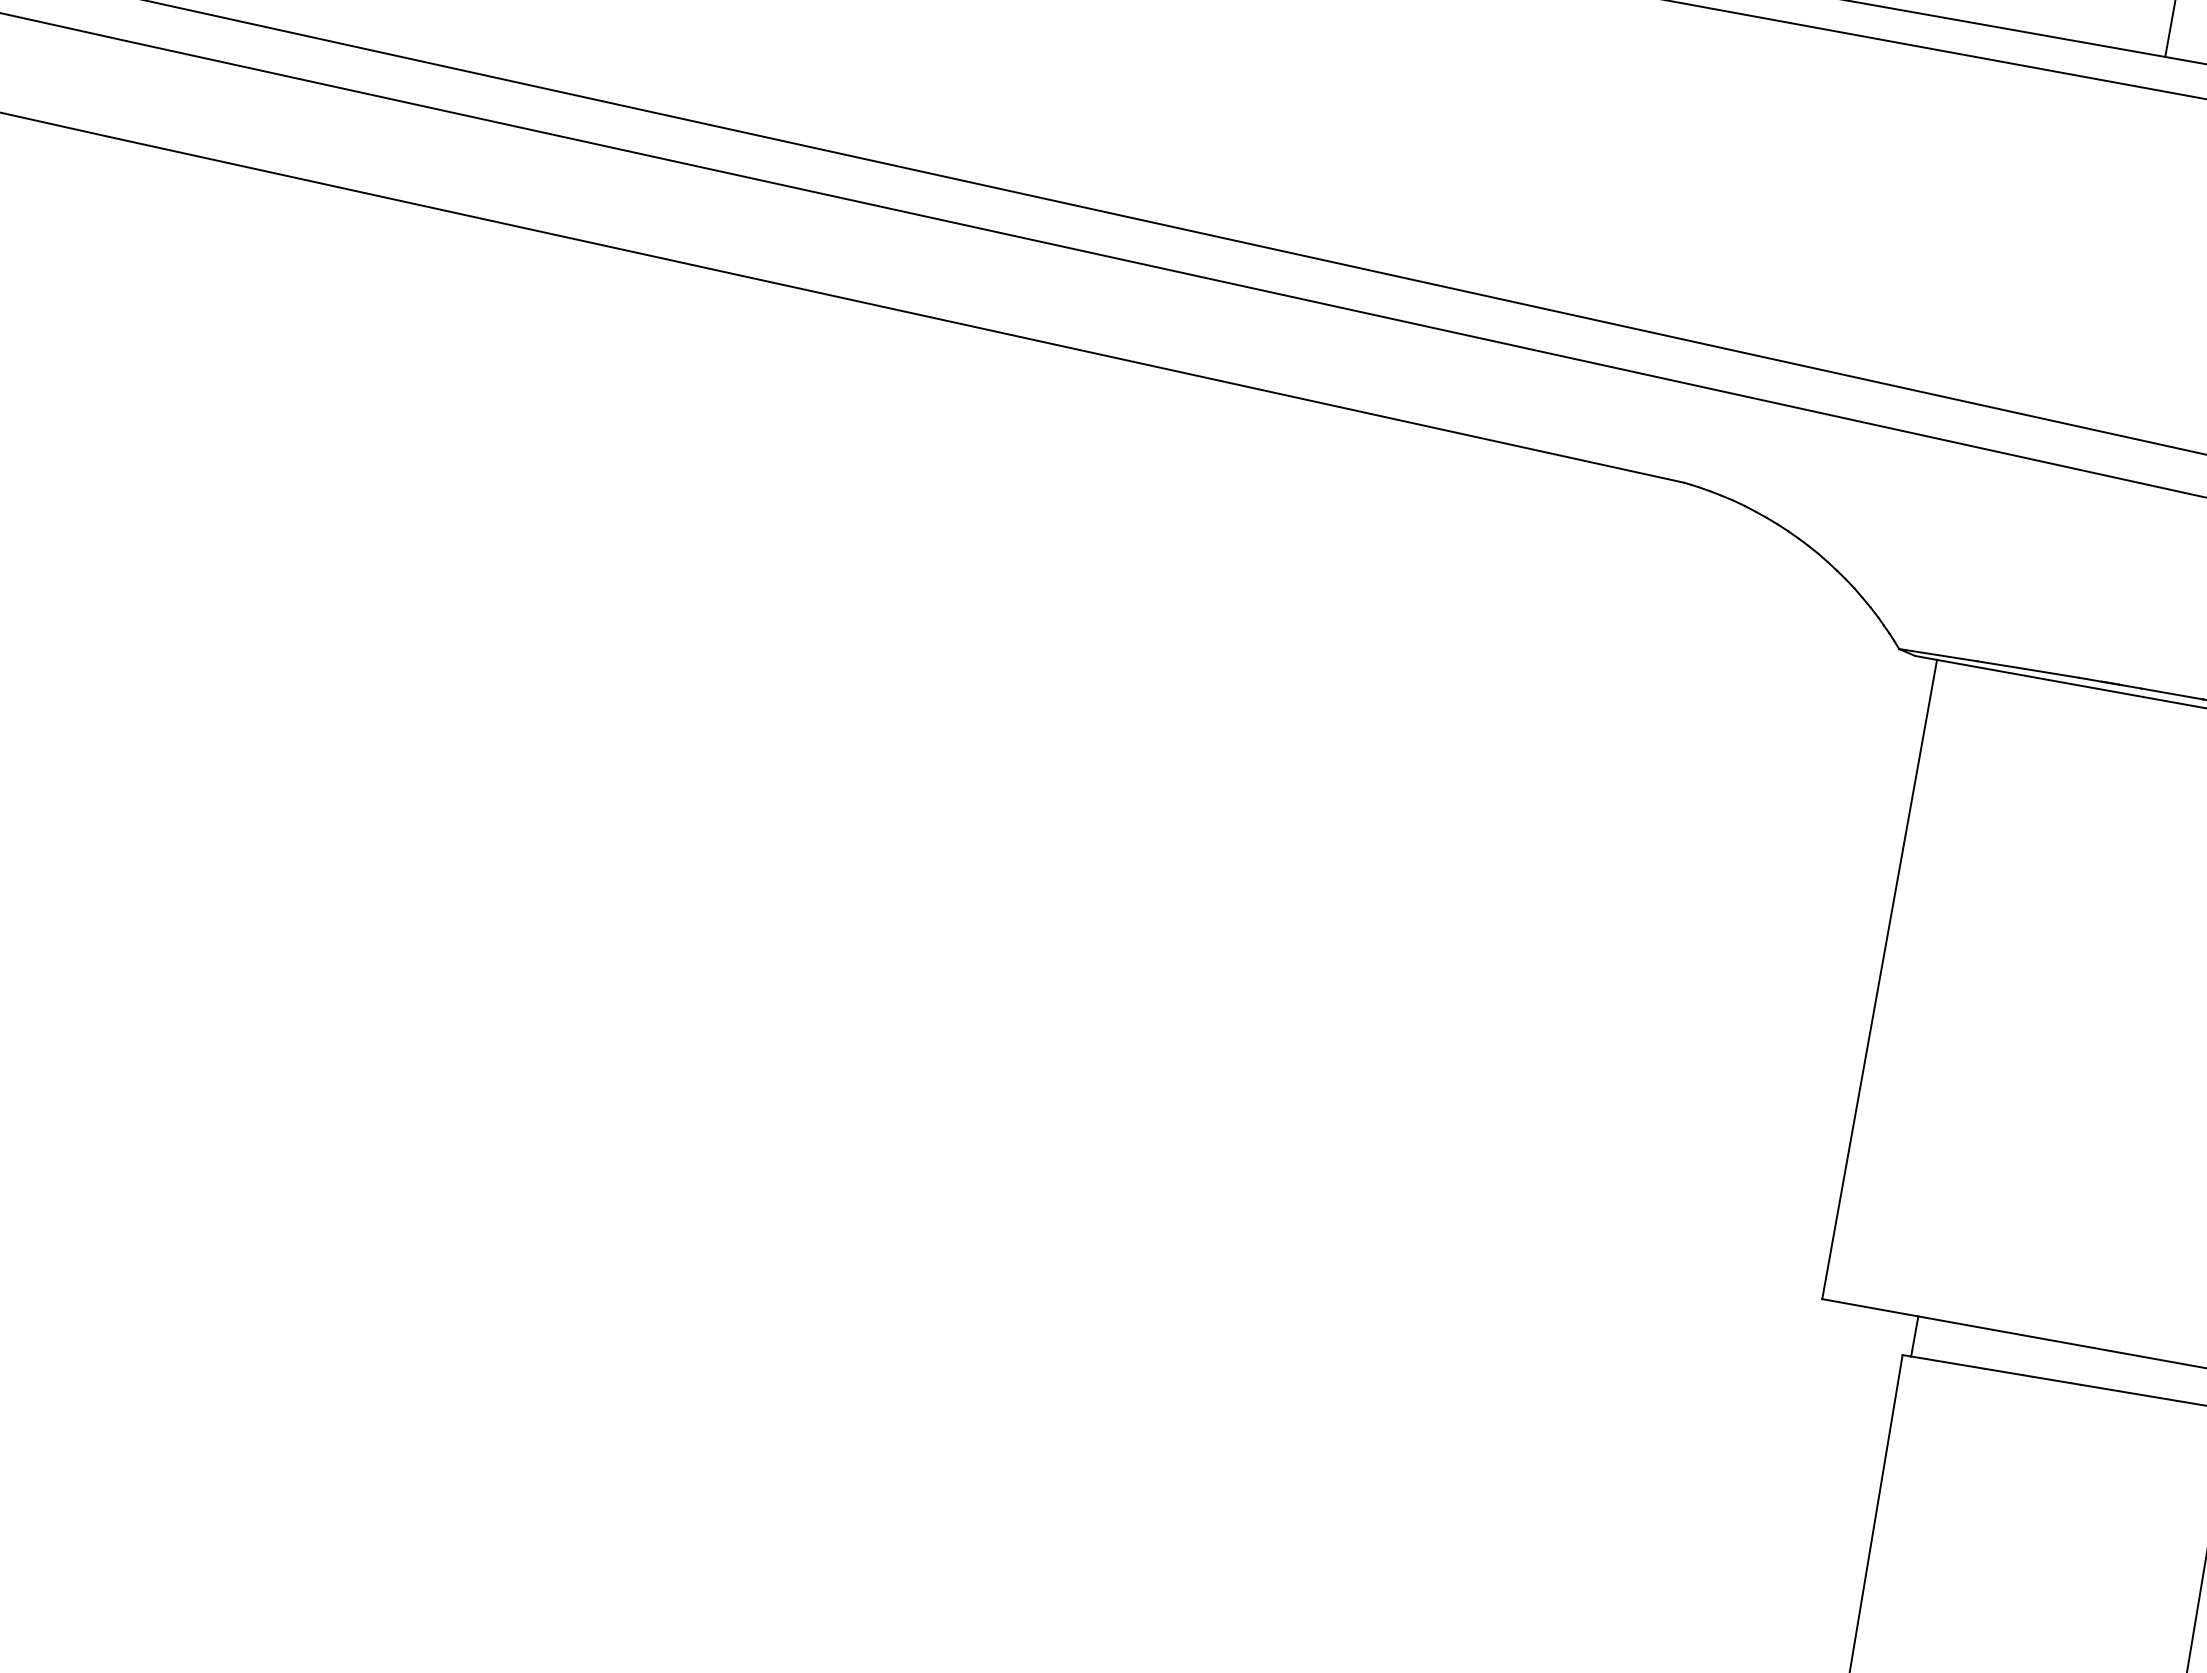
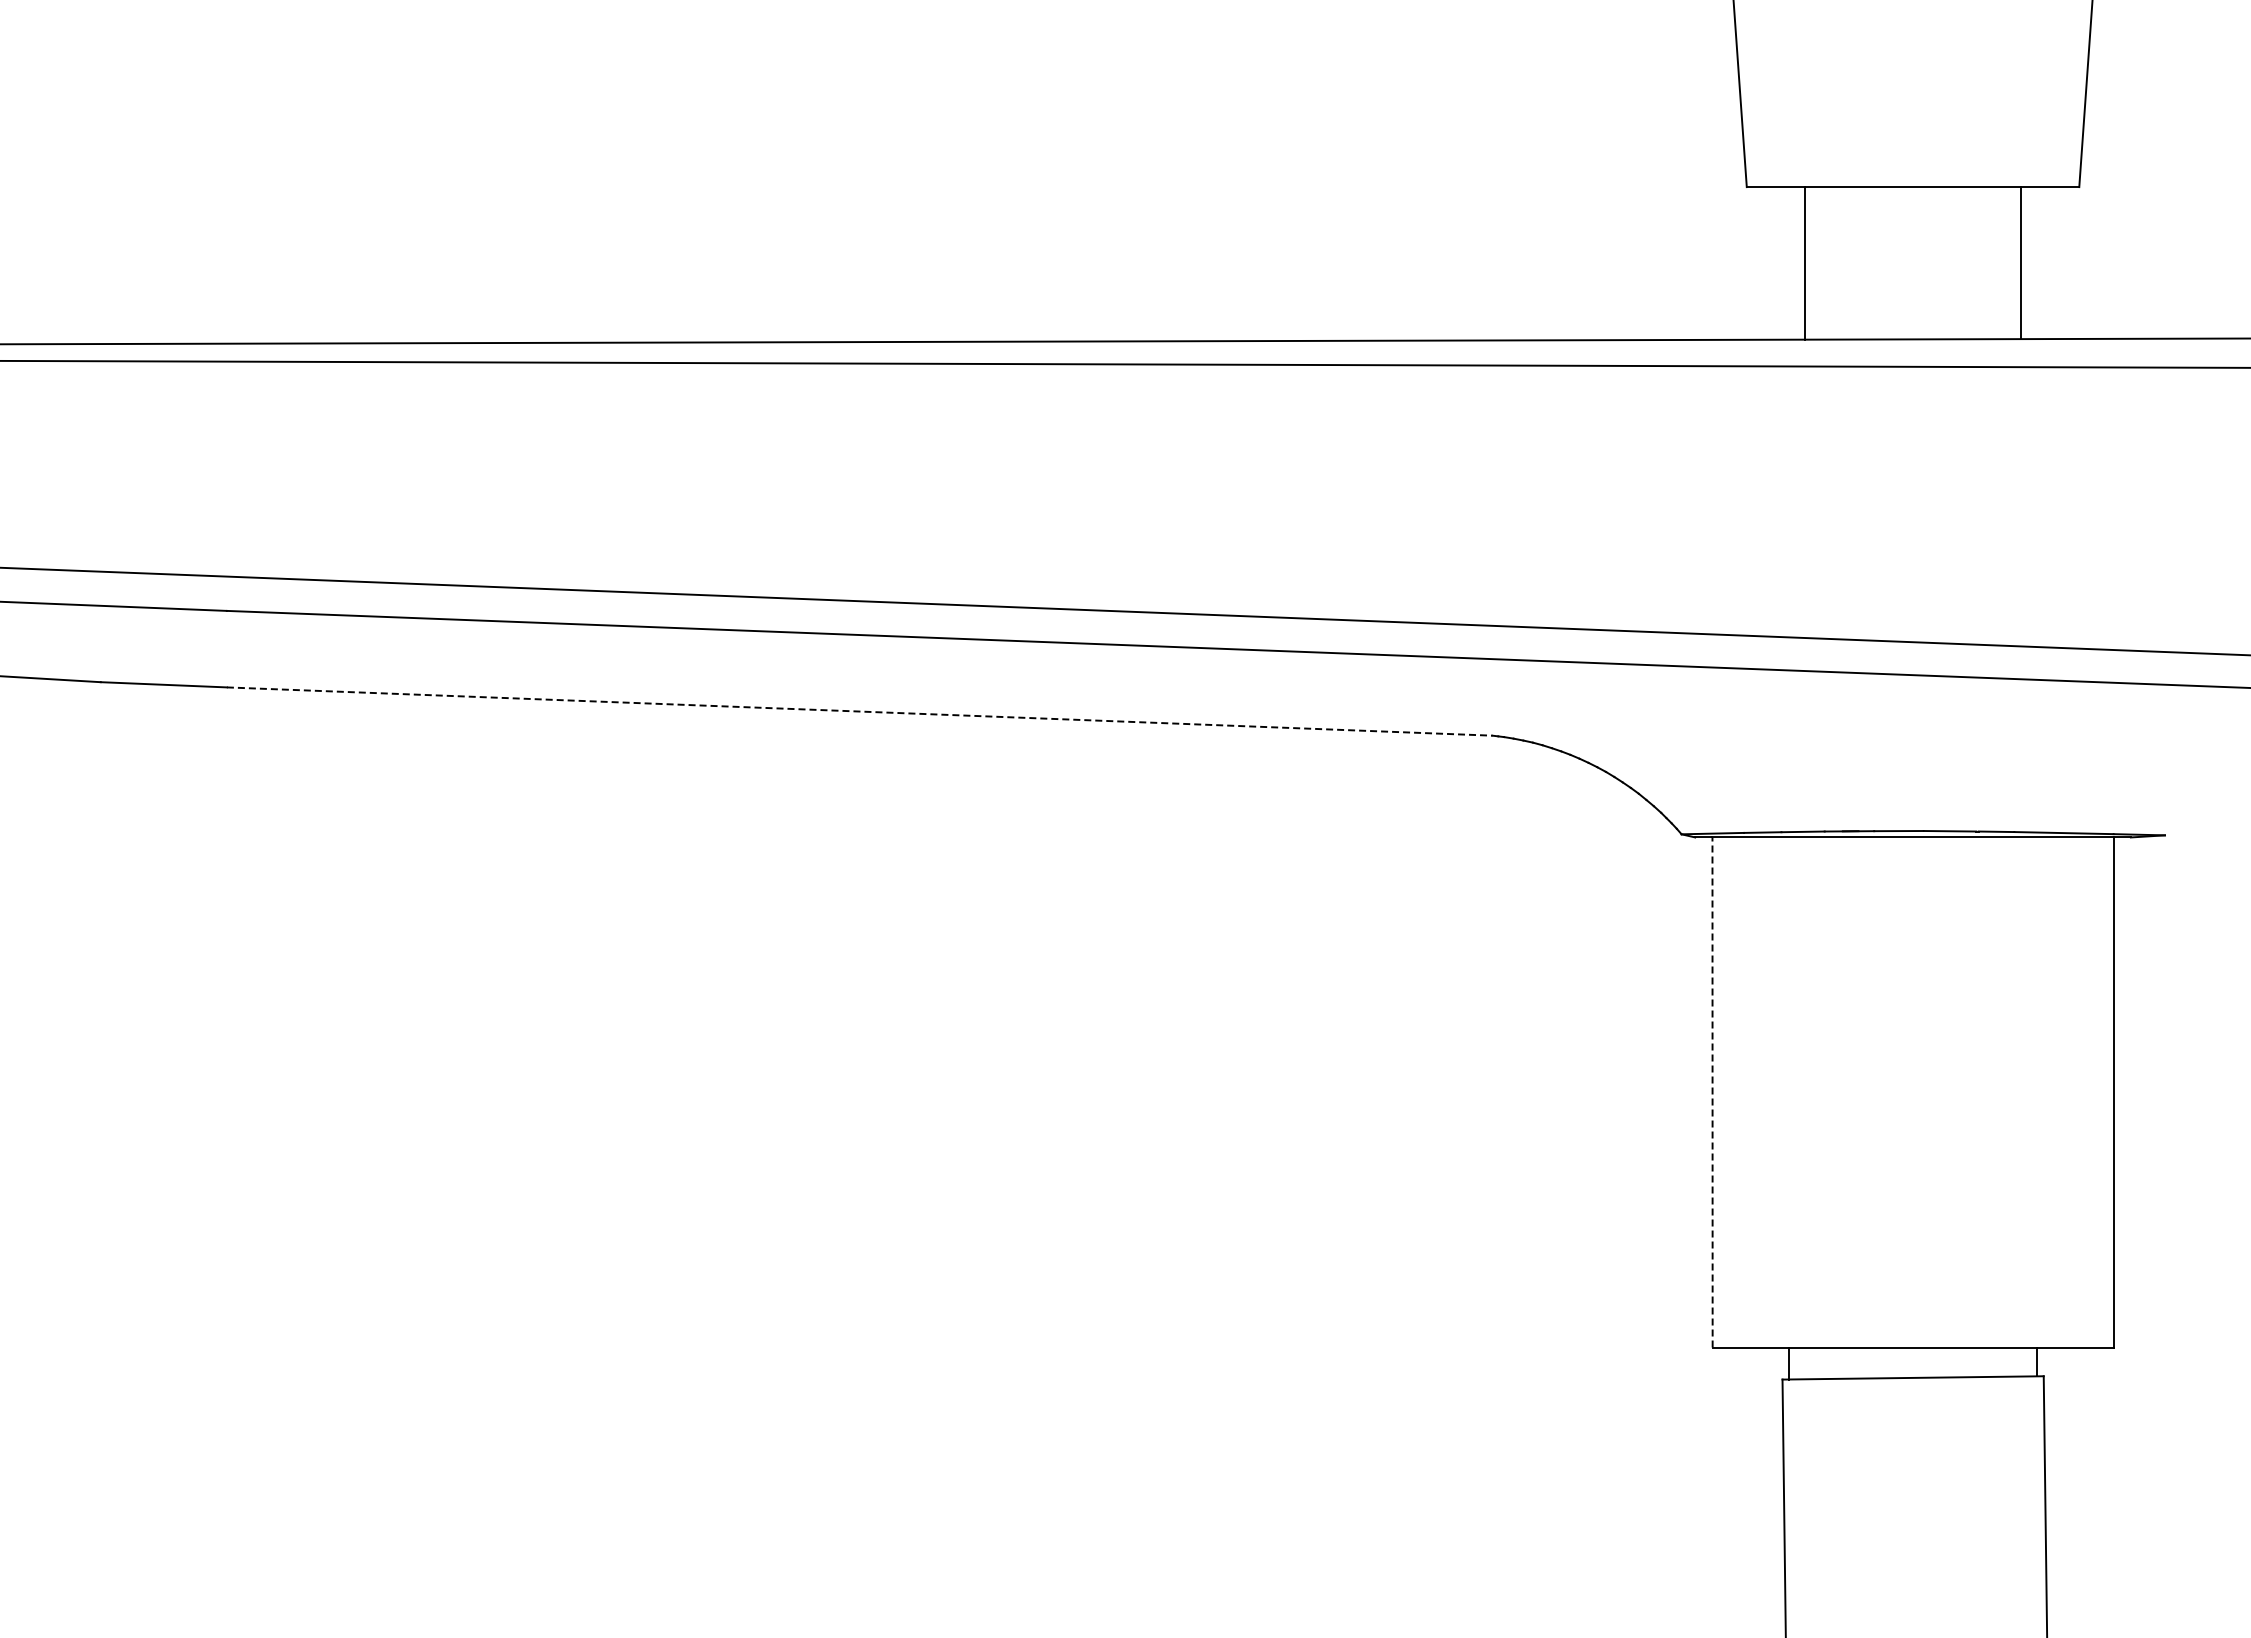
line: (897, 309) -> (860, 711), solid -> dashed
line: (1879, 978) -> (1712, 1091), solid -> dashed

